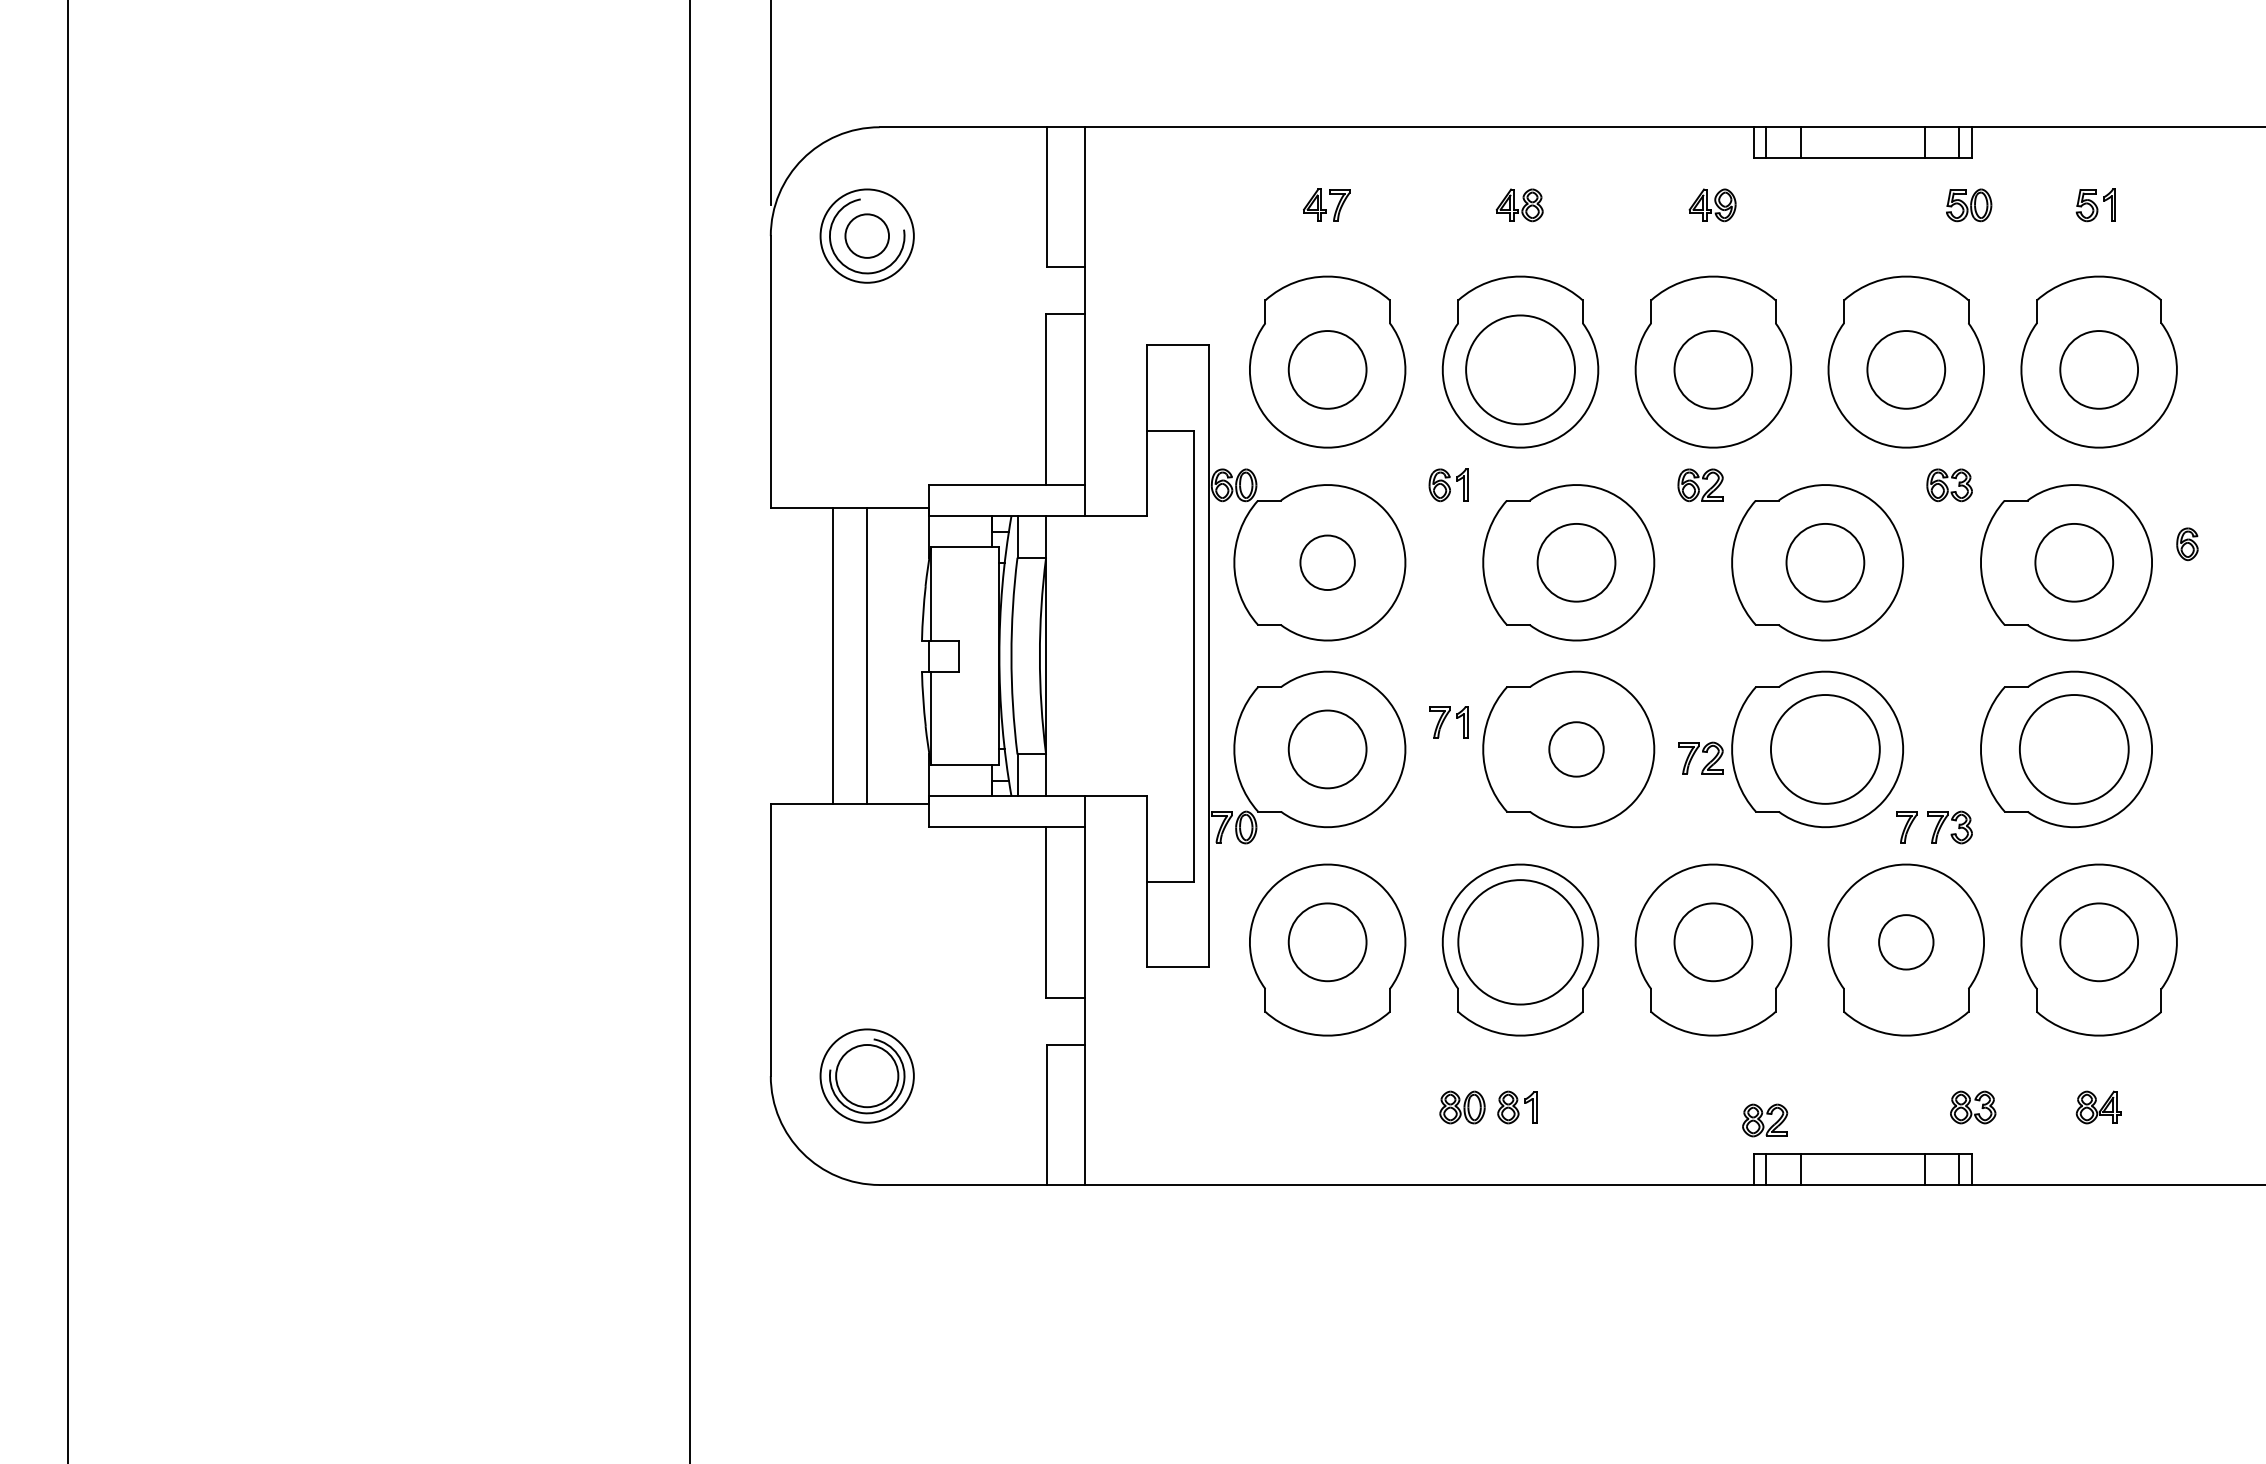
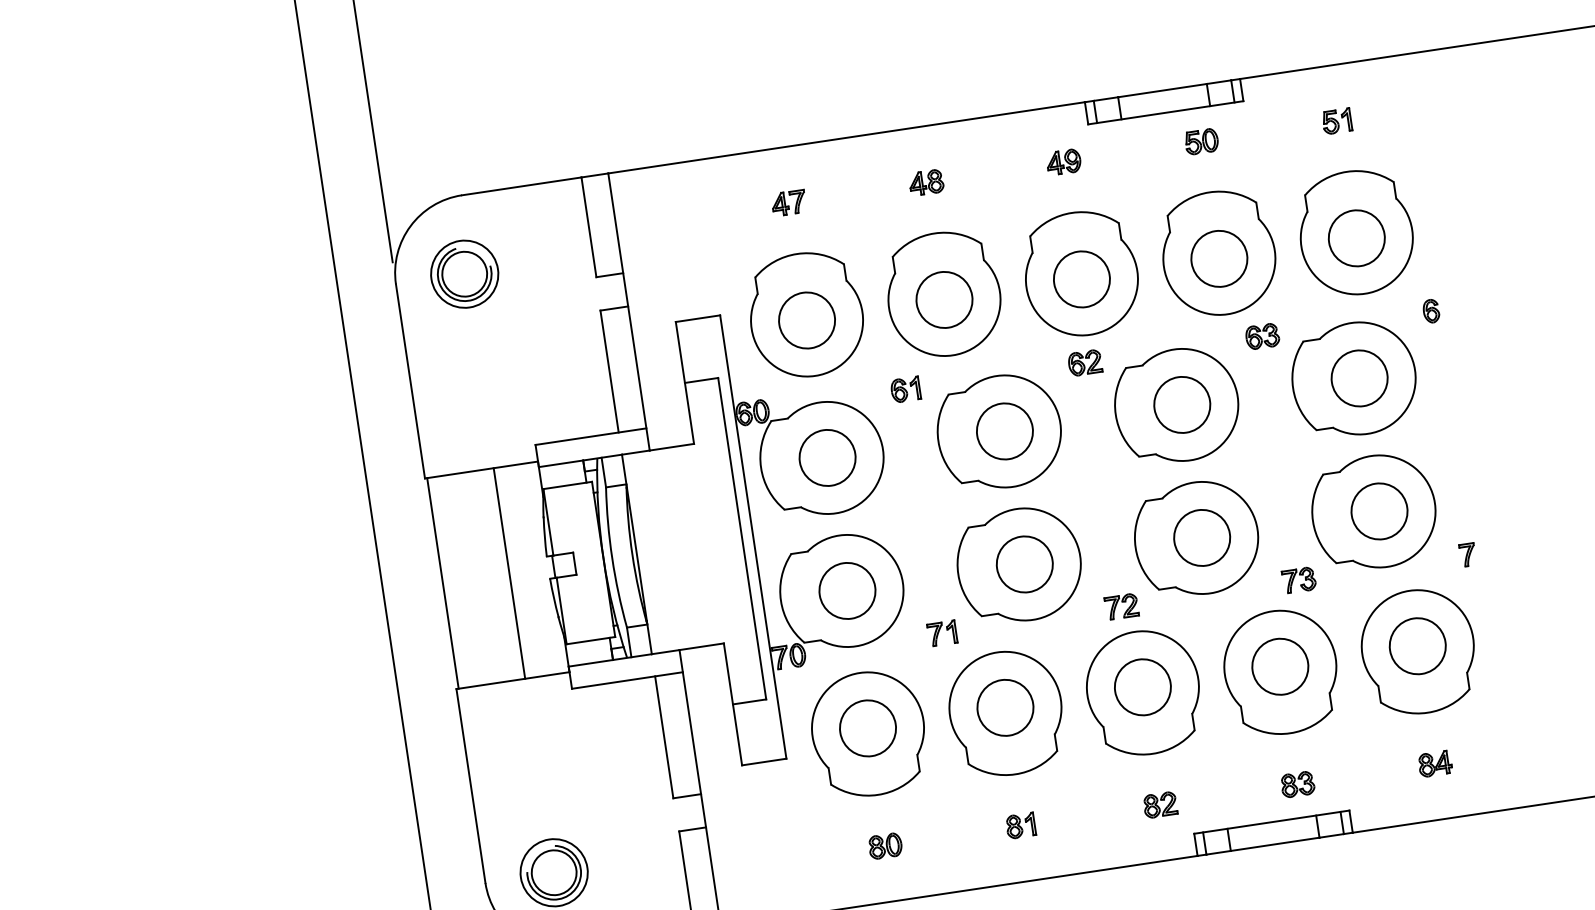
part: (1969, 205) -> (1202, 141), moved
circle: (867, 236) -> (464, 274), size x1.43
circle: (1520, 369) -> (944, 299), size x0.71
part: (2187, 544) -> (1431, 311), moved
circle: (1327, 562) -> (827, 457), size x1.43
line: (832, 655) -> (442, 583), moved
part: (1448, 722) -> (941, 633), moved
circle: (1576, 749) -> (1024, 564), size x1.43
circle: (1825, 749) -> (1202, 537), size x0.71
circle: (2074, 749) -> (1379, 511), size x0.71
part: (1700, 757) -> (1121, 606), moved
part: (1906, 827) -> (1467, 555), moved
circle: (1520, 942) -> (1005, 707), size x0.62
circle: (1906, 942) -> (1280, 666), size x1.43
part: (1462, 1107) -> (885, 846), moved
part: (1973, 1107) -> (1298, 784), moved
part: (1765, 1120) -> (1160, 805), moved

